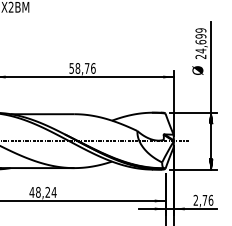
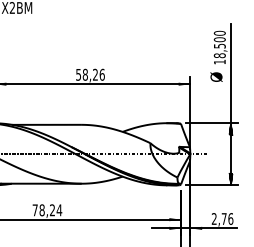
text: (200, 43) -> (219, 47), 24,699 -> 18,500
text: (86, 68) -> (94, 74), 58,76 -> 58,26
text: (31, 192) -> (34, 210), 48,24 -> 78,24

